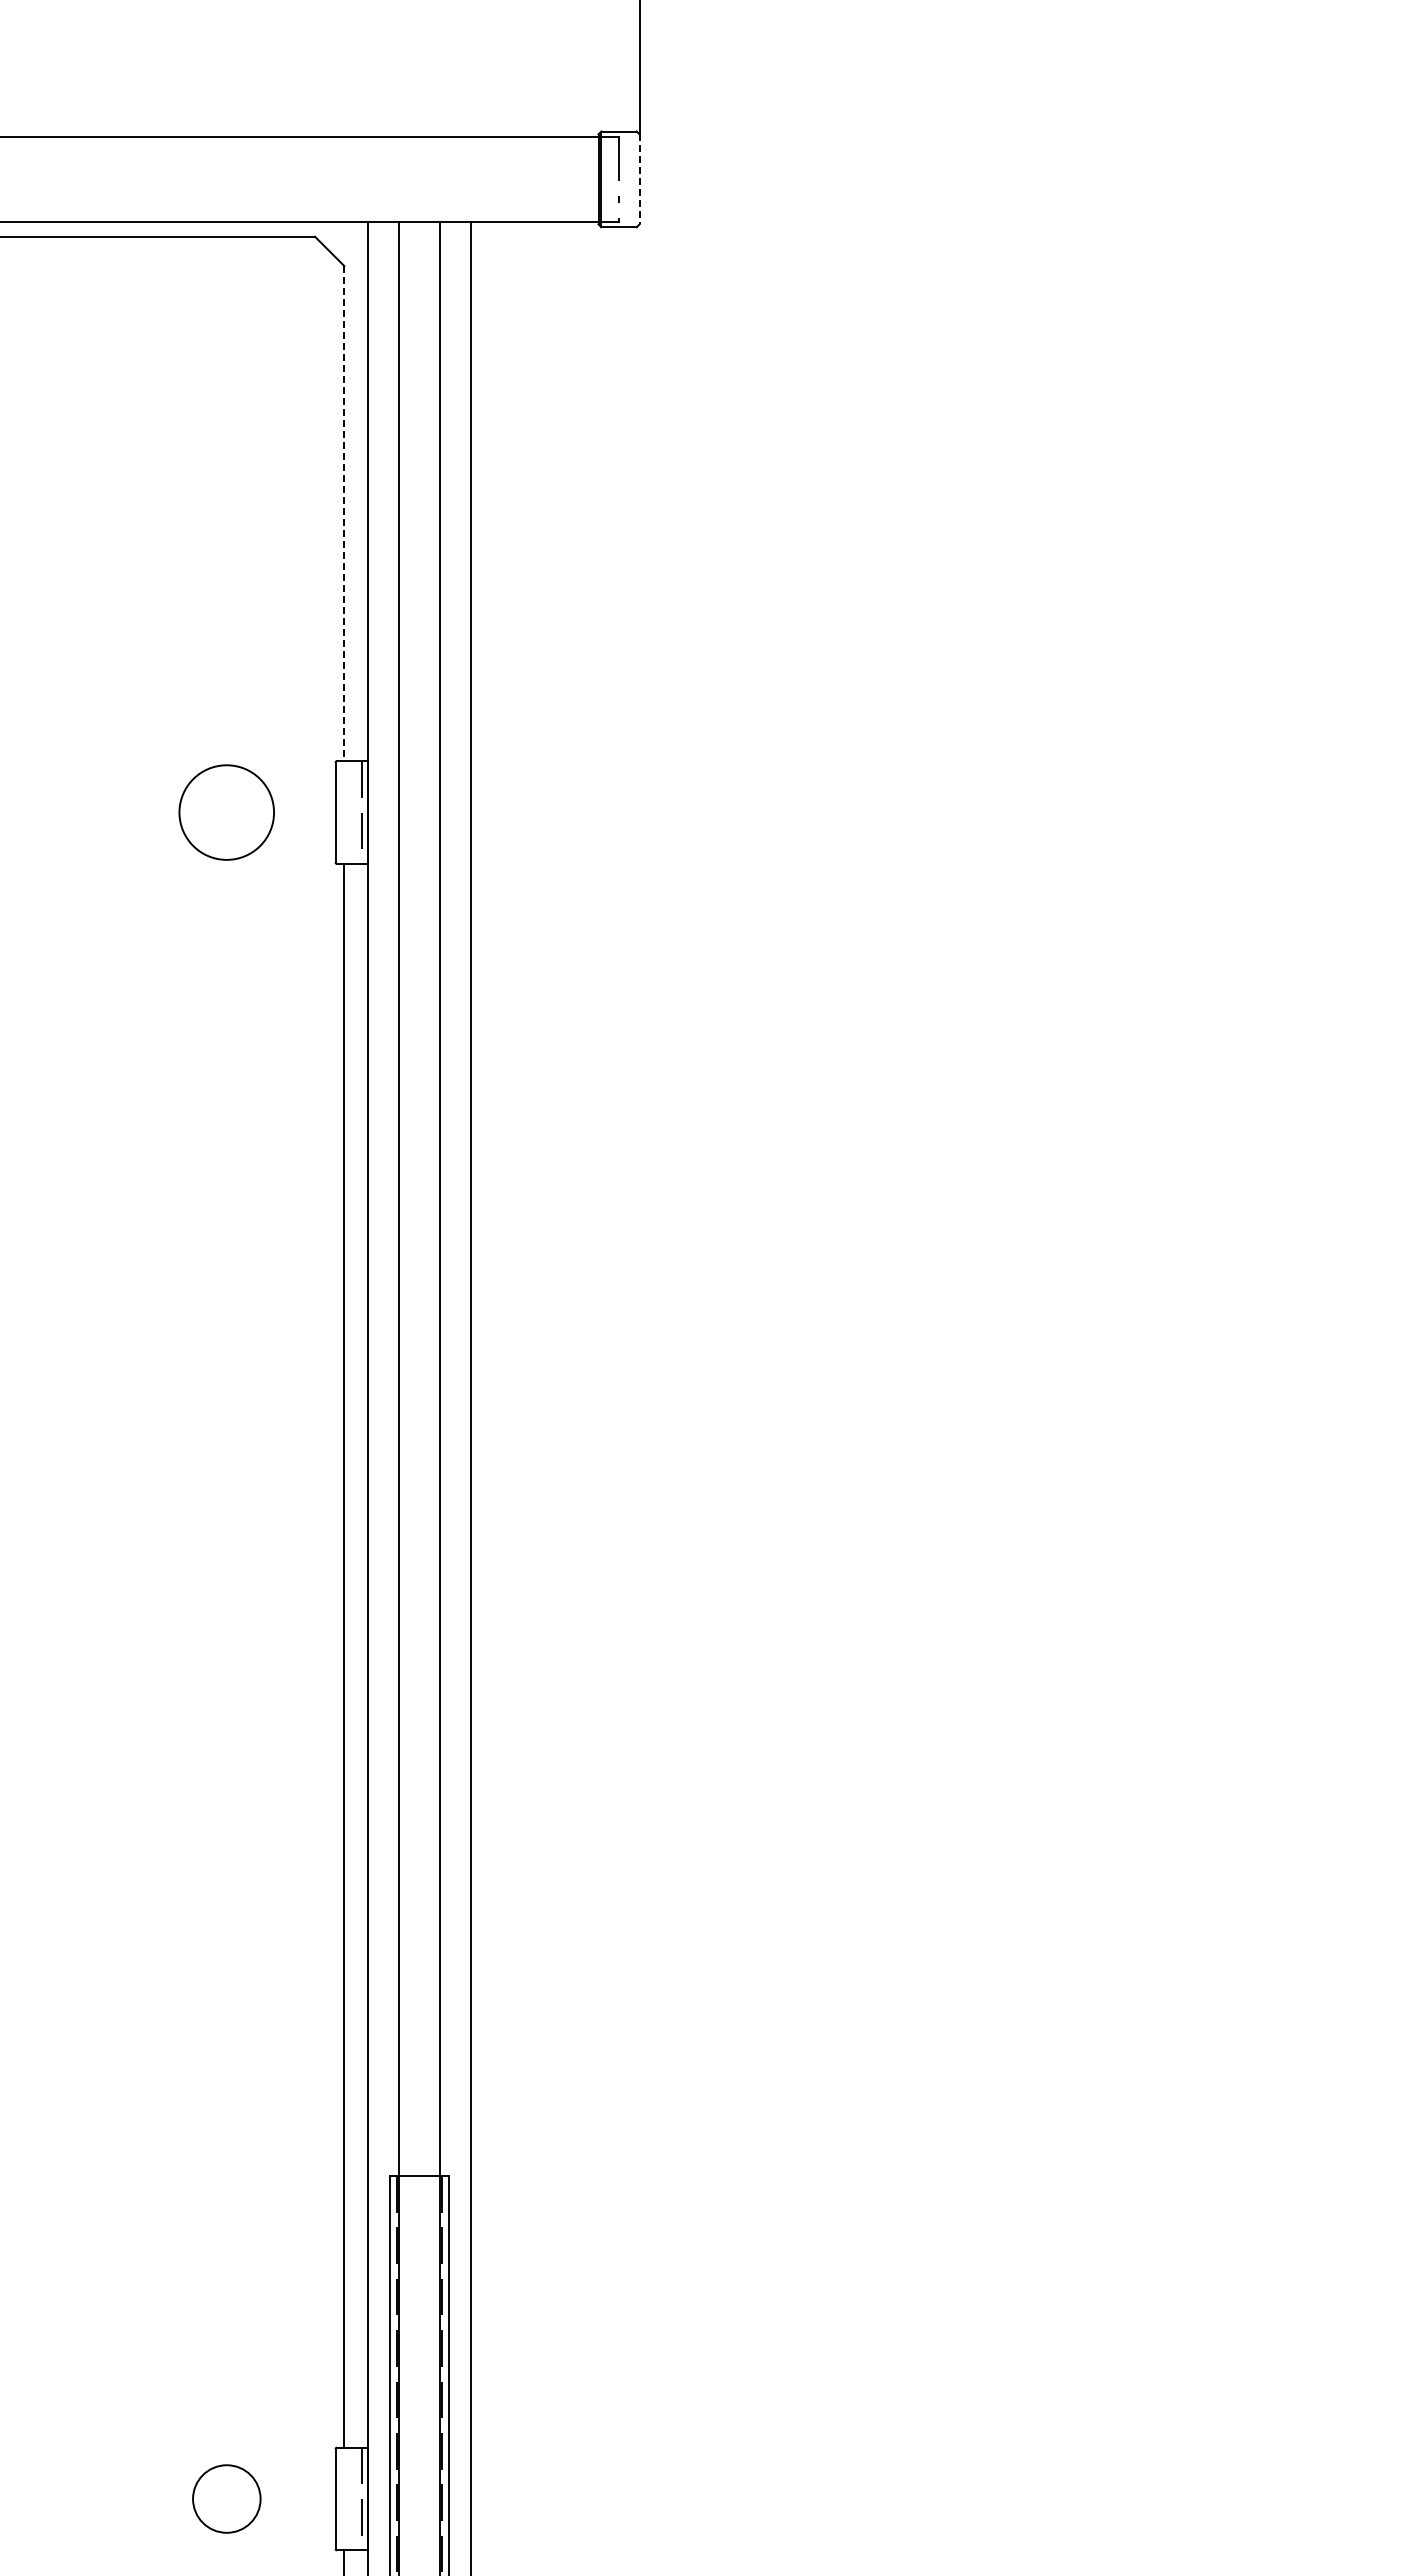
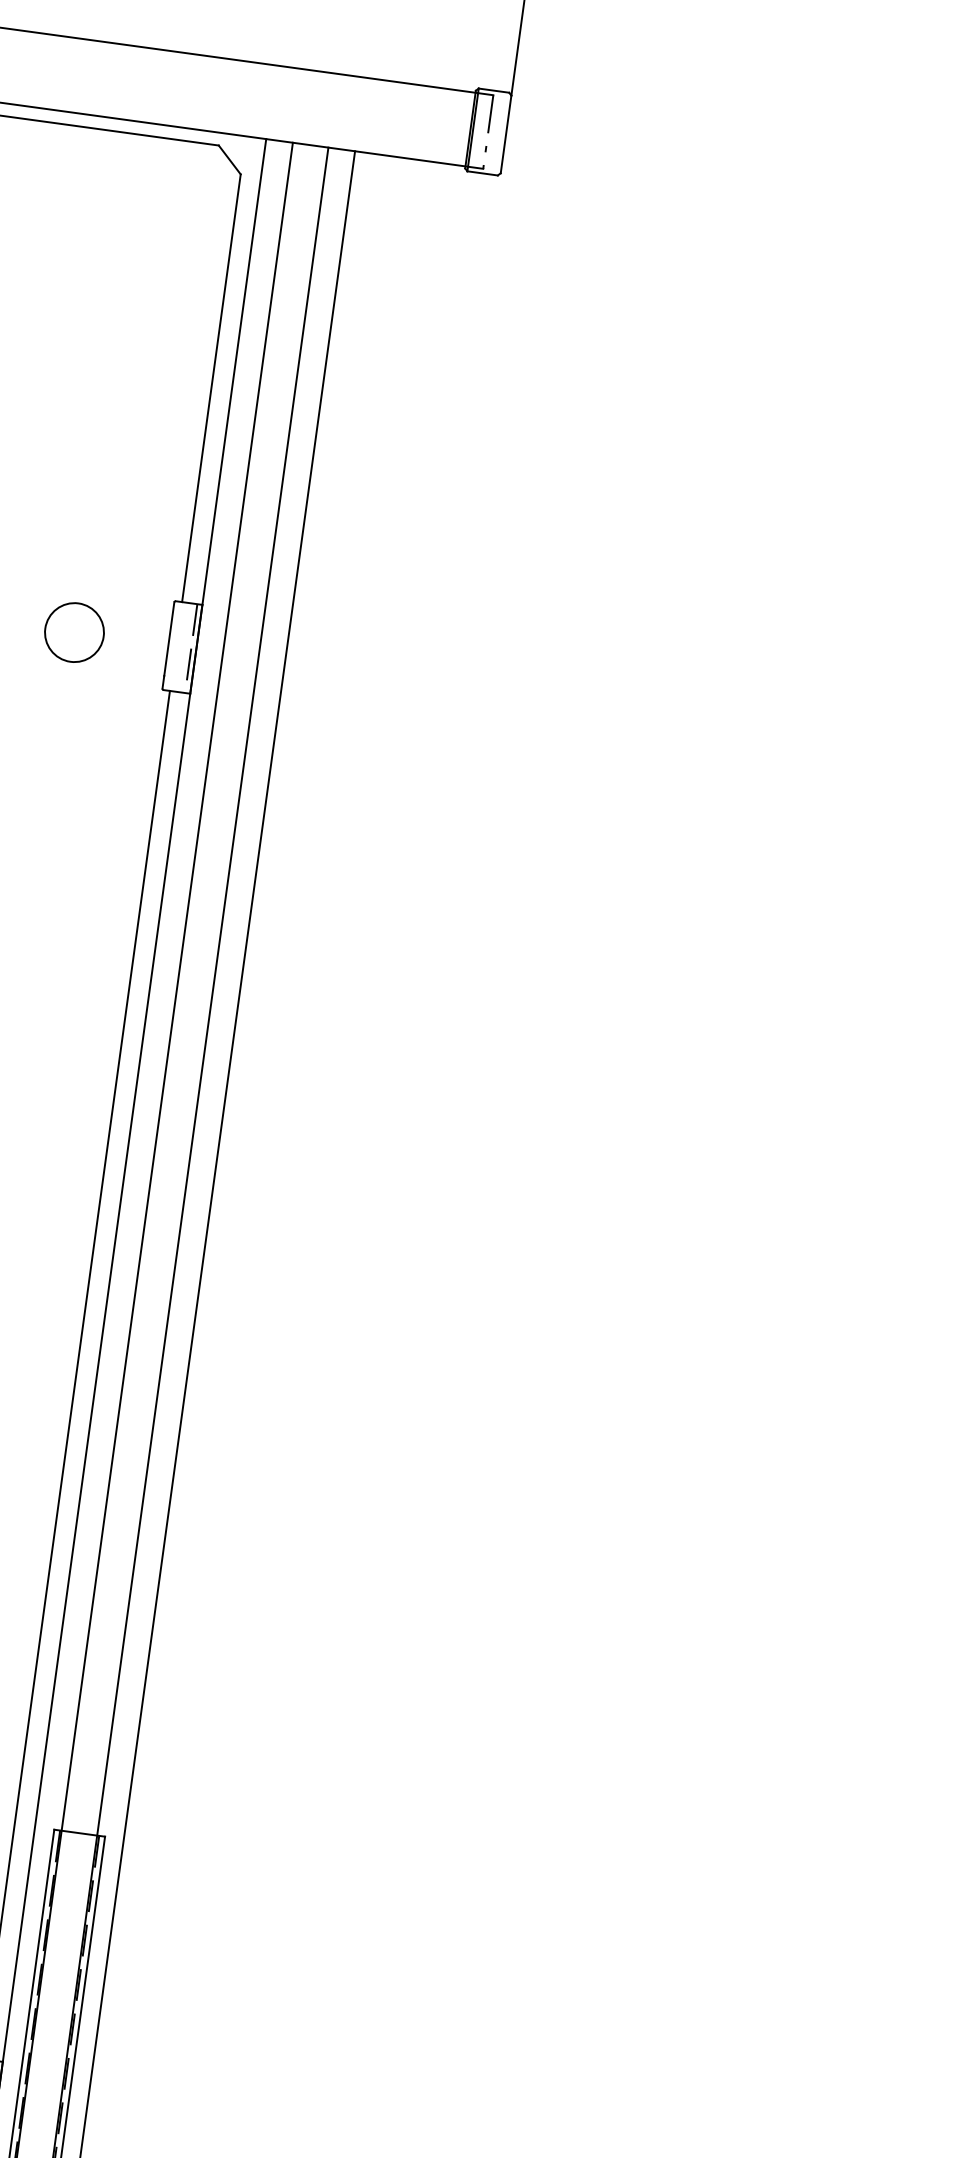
line: (639, 179) -> (505, 134), dashed -> solid
line: (344, 513) -> (211, 388), dashed -> solid
circle: (226, 812) -> (74, 632), size x0.71

